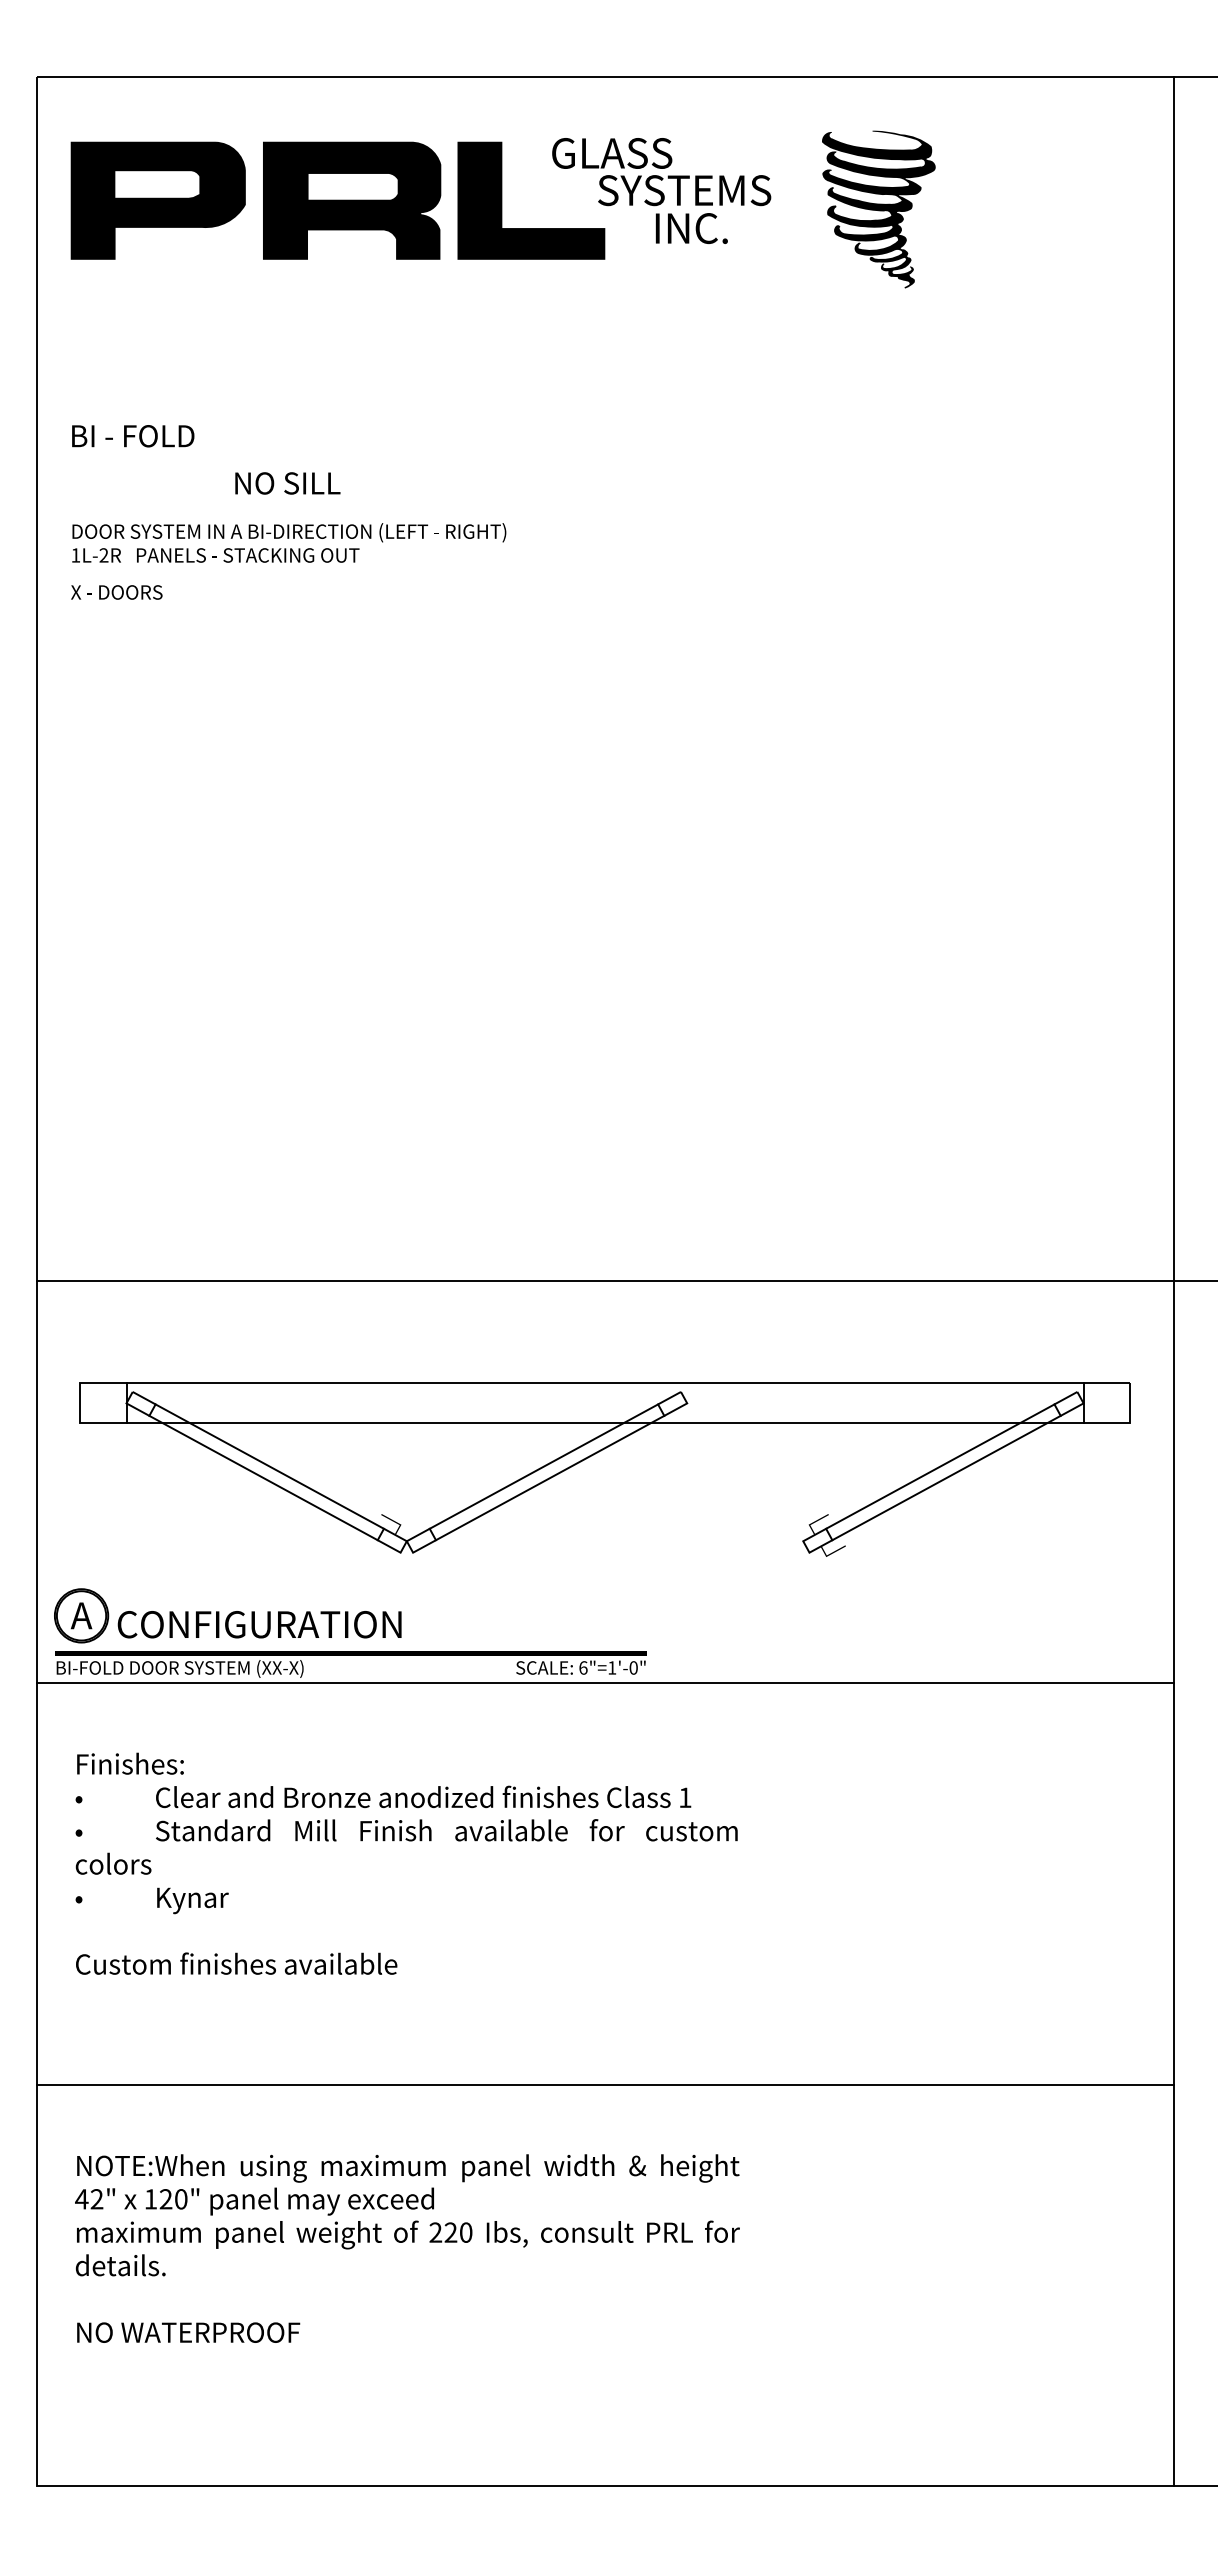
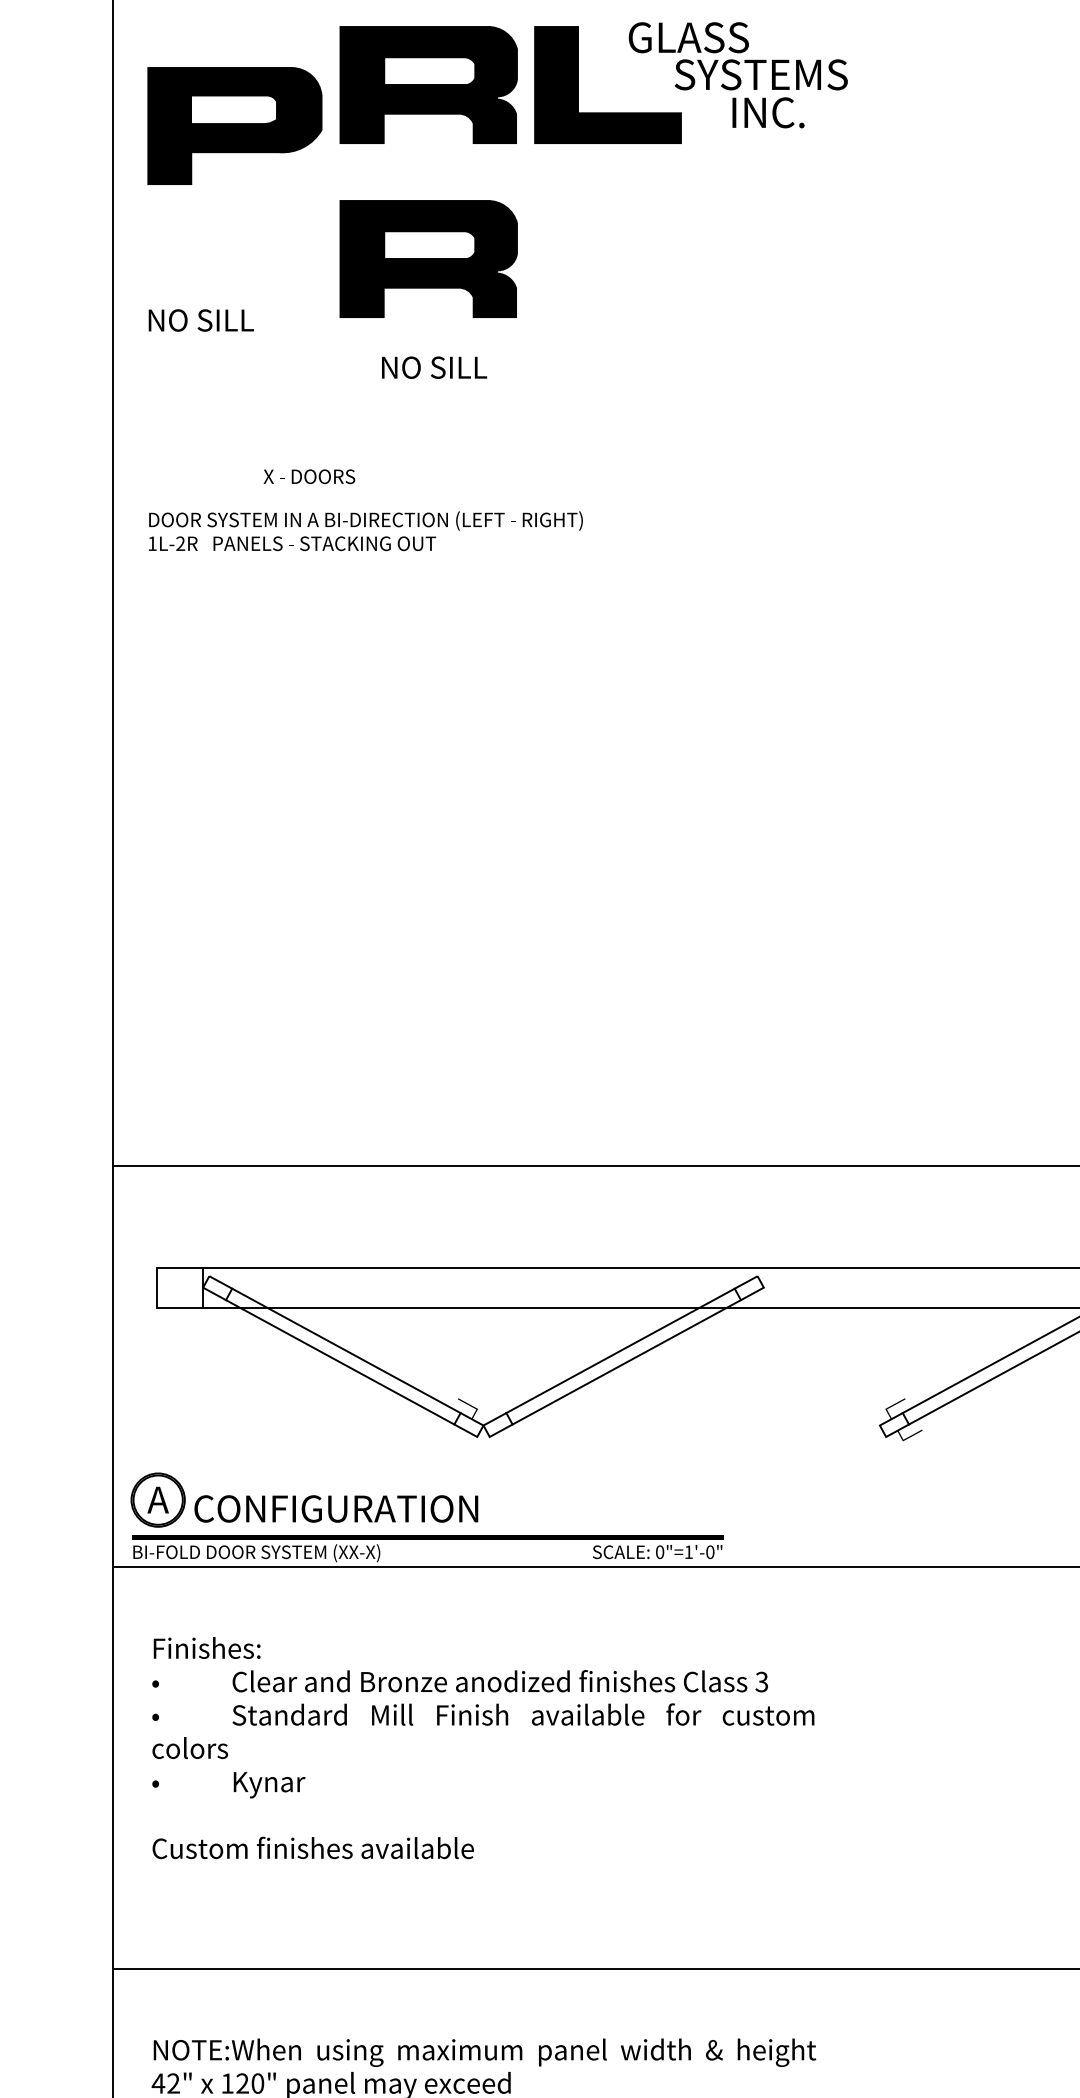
part: (157, 200) -> (234, 125), moved
fill: (878, 209) -> (955, 93), removed
part: (352, 374) -> (429, 258), added
text: (134, 436) -> (211, 320), BI - FOLD -> NO SILL
text: (287, 483) -> (434, 367), moved
text: (289, 542) -> (366, 530), moved
text: (116, 592) -> (309, 476), moved
text: (583, 1667) -> (660, 1551), 6"=1'-0" -> 0"=1'-0"
text: (684, 1797) -> (761, 1681), 1 -> 3

